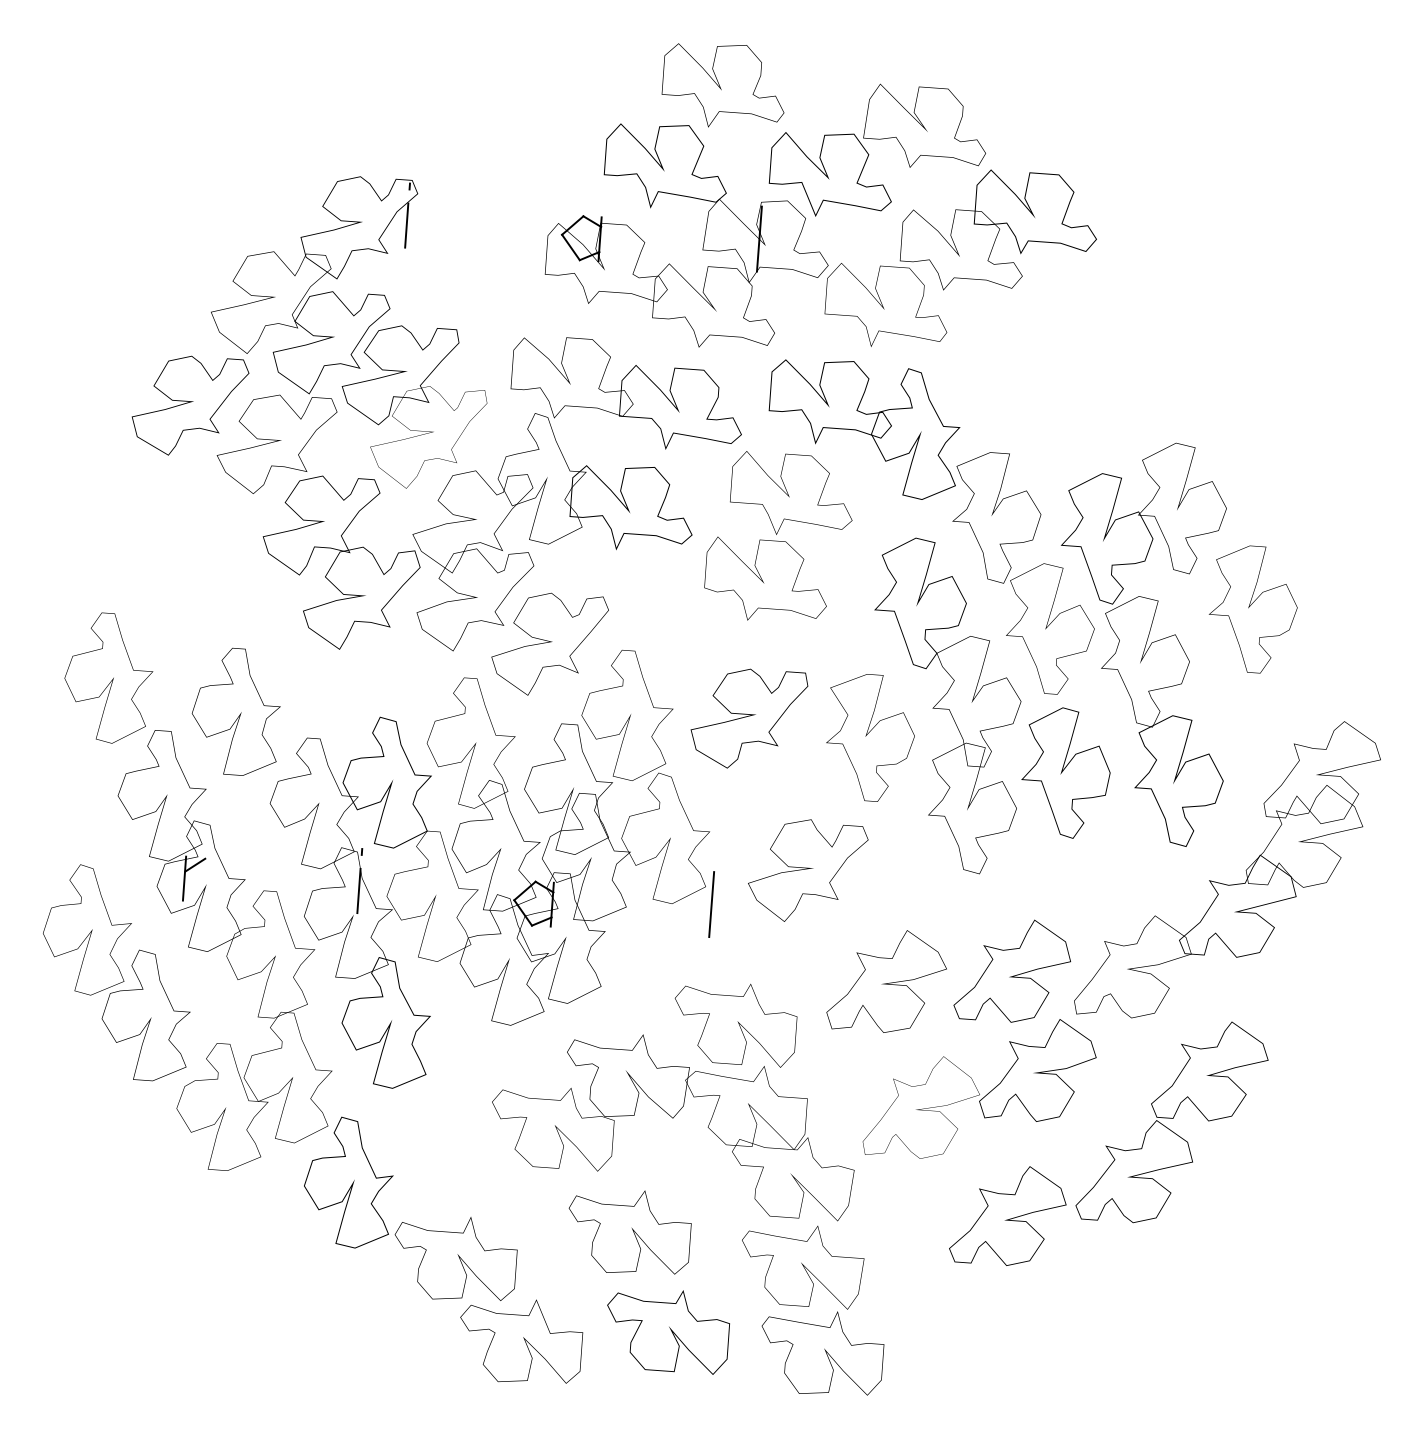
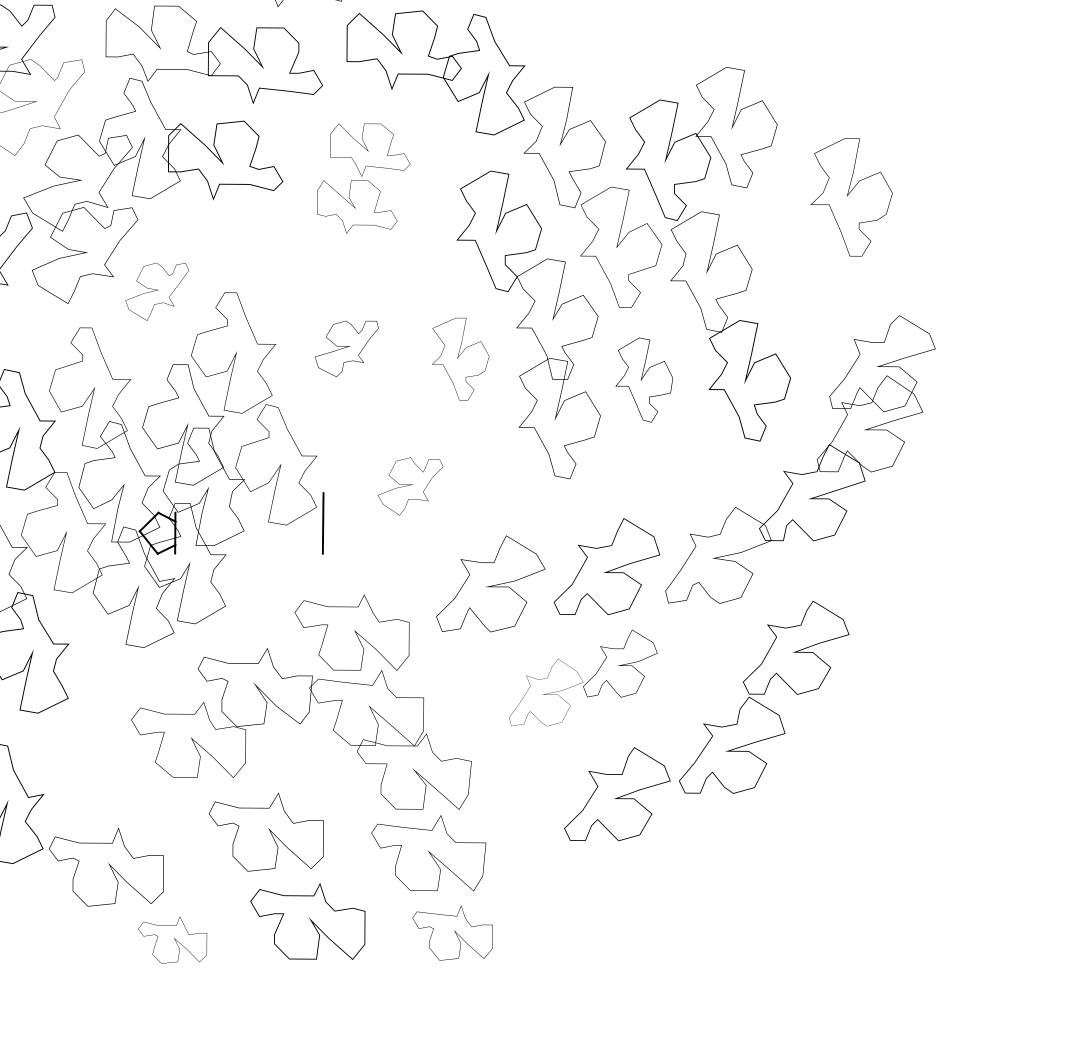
part: (778, 535) -> (363, 176), size x0.7
part: (1253, 609) -> (851, 197), moved
part: (549, 643) -> (157, 290), size x0.6
part: (749, 718) -> (347, 348), size x0.6
part: (870, 737) -> (460, 358), size x0.7
part: (1065, 772) -> (643, 379), size x0.7
part: (808, 870) -> (411, 486), size x0.6
part: (979, 1088) -> (582, 678), size x0.7
part: (521, 1341) -> (172, 940), size x0.6
part: (822, 1353) -> (453, 933), size x0.7

